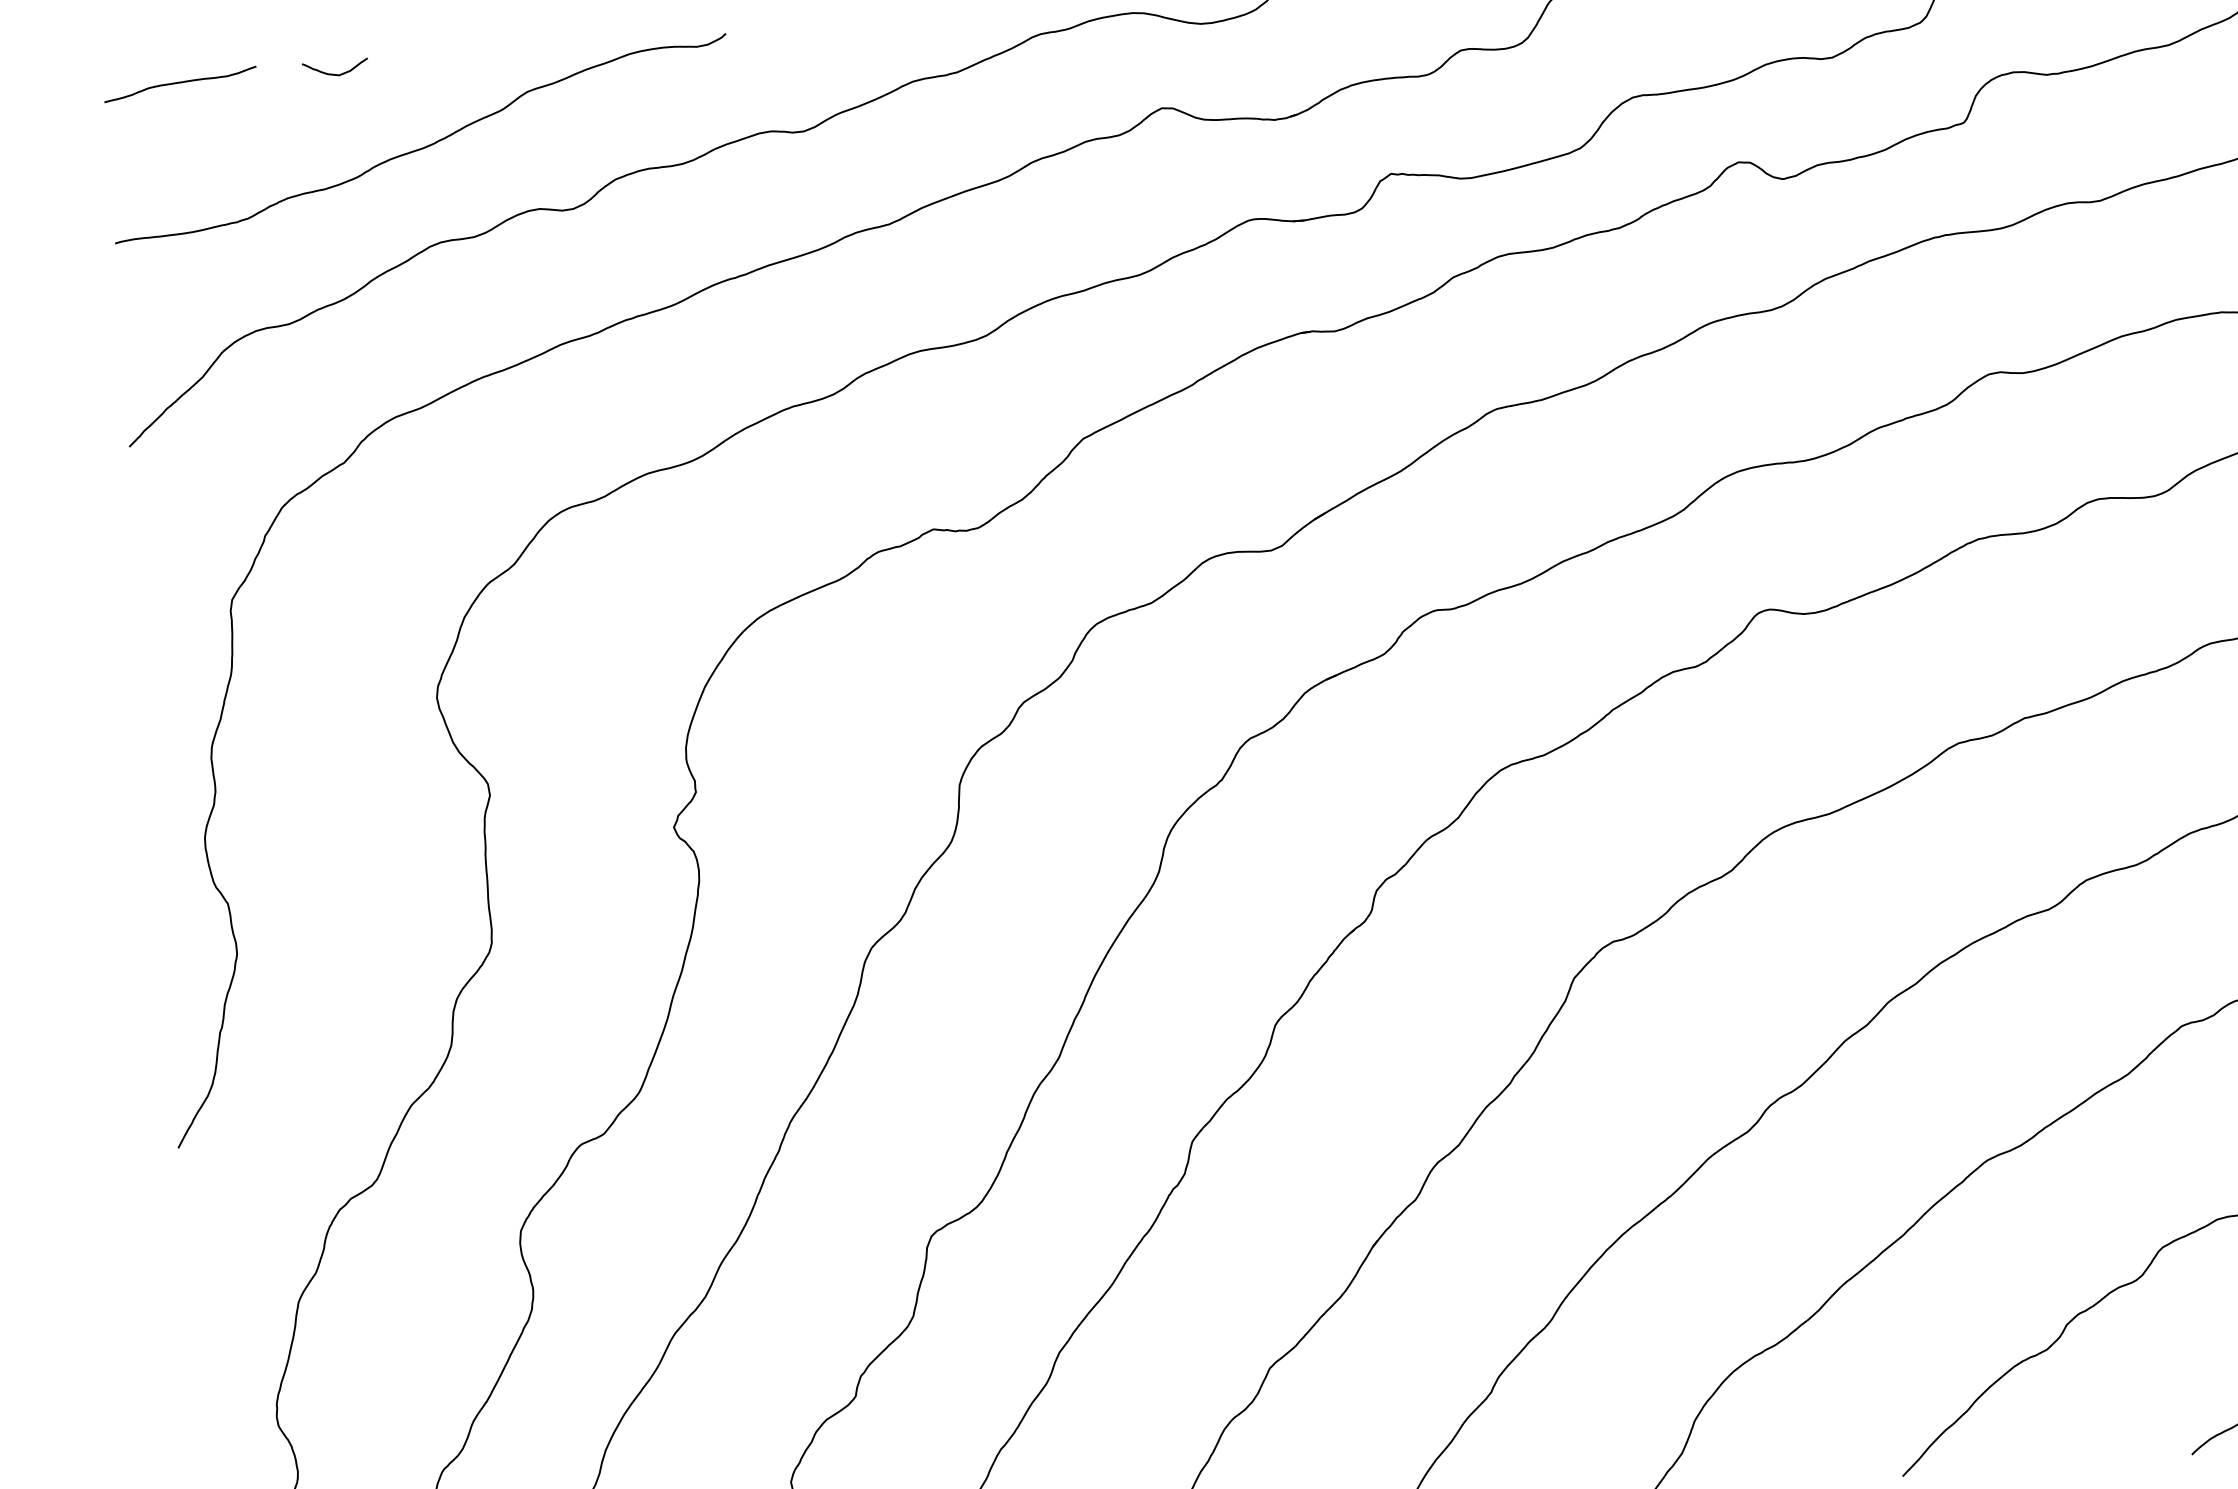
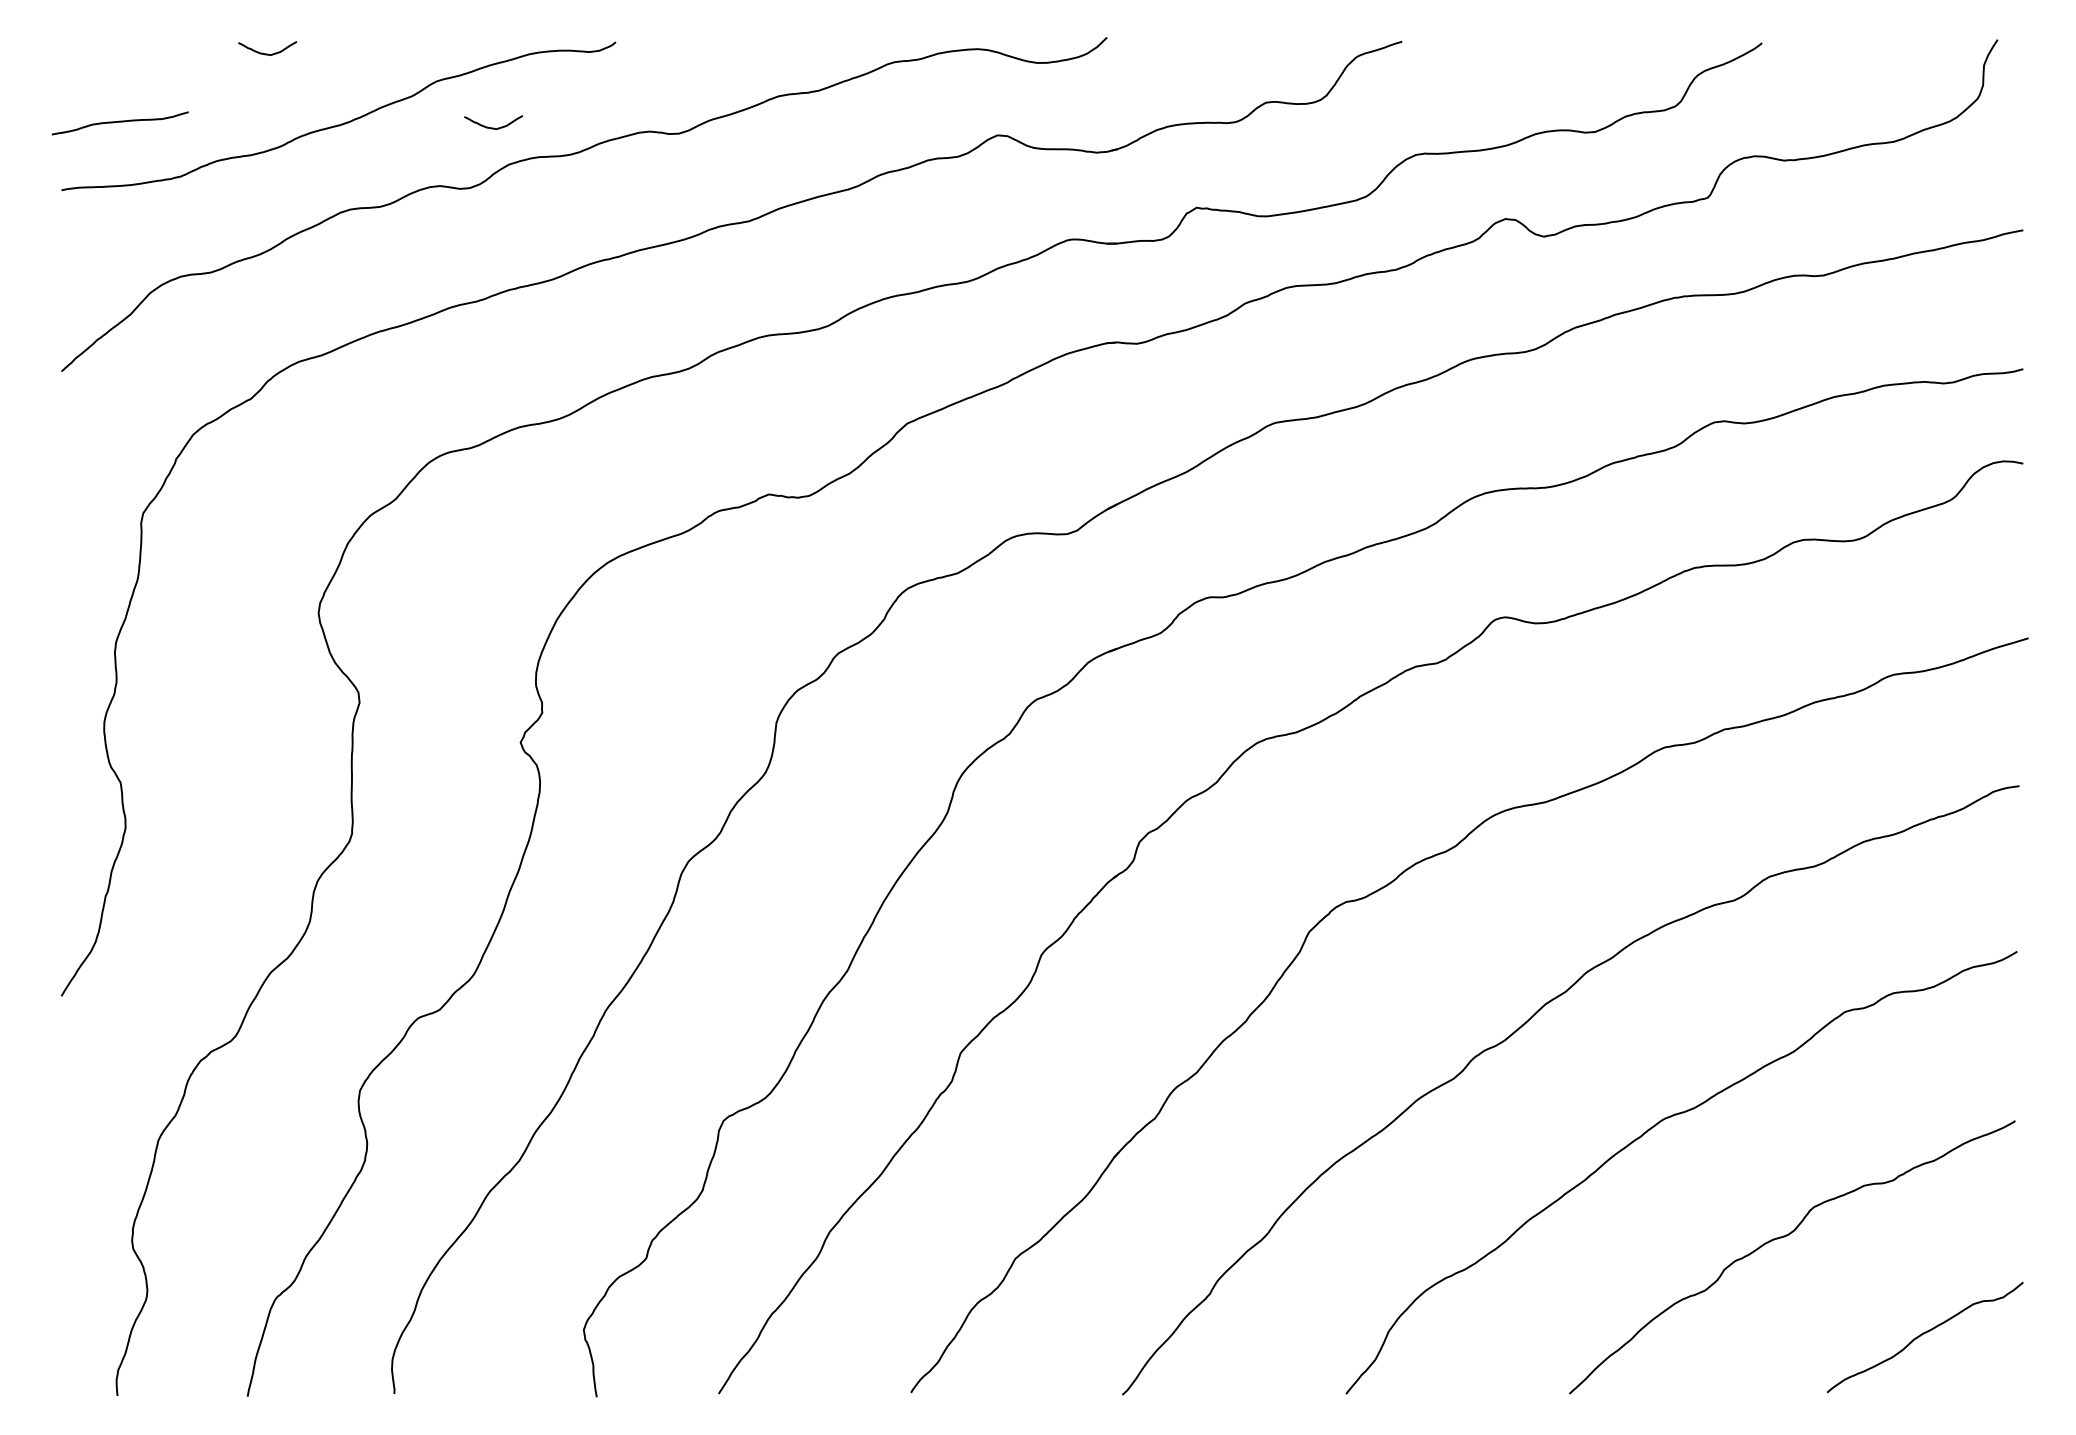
curve: (179, 83) -> (119, 122), moved
curve: (595, 139) -> (493, 127), added

